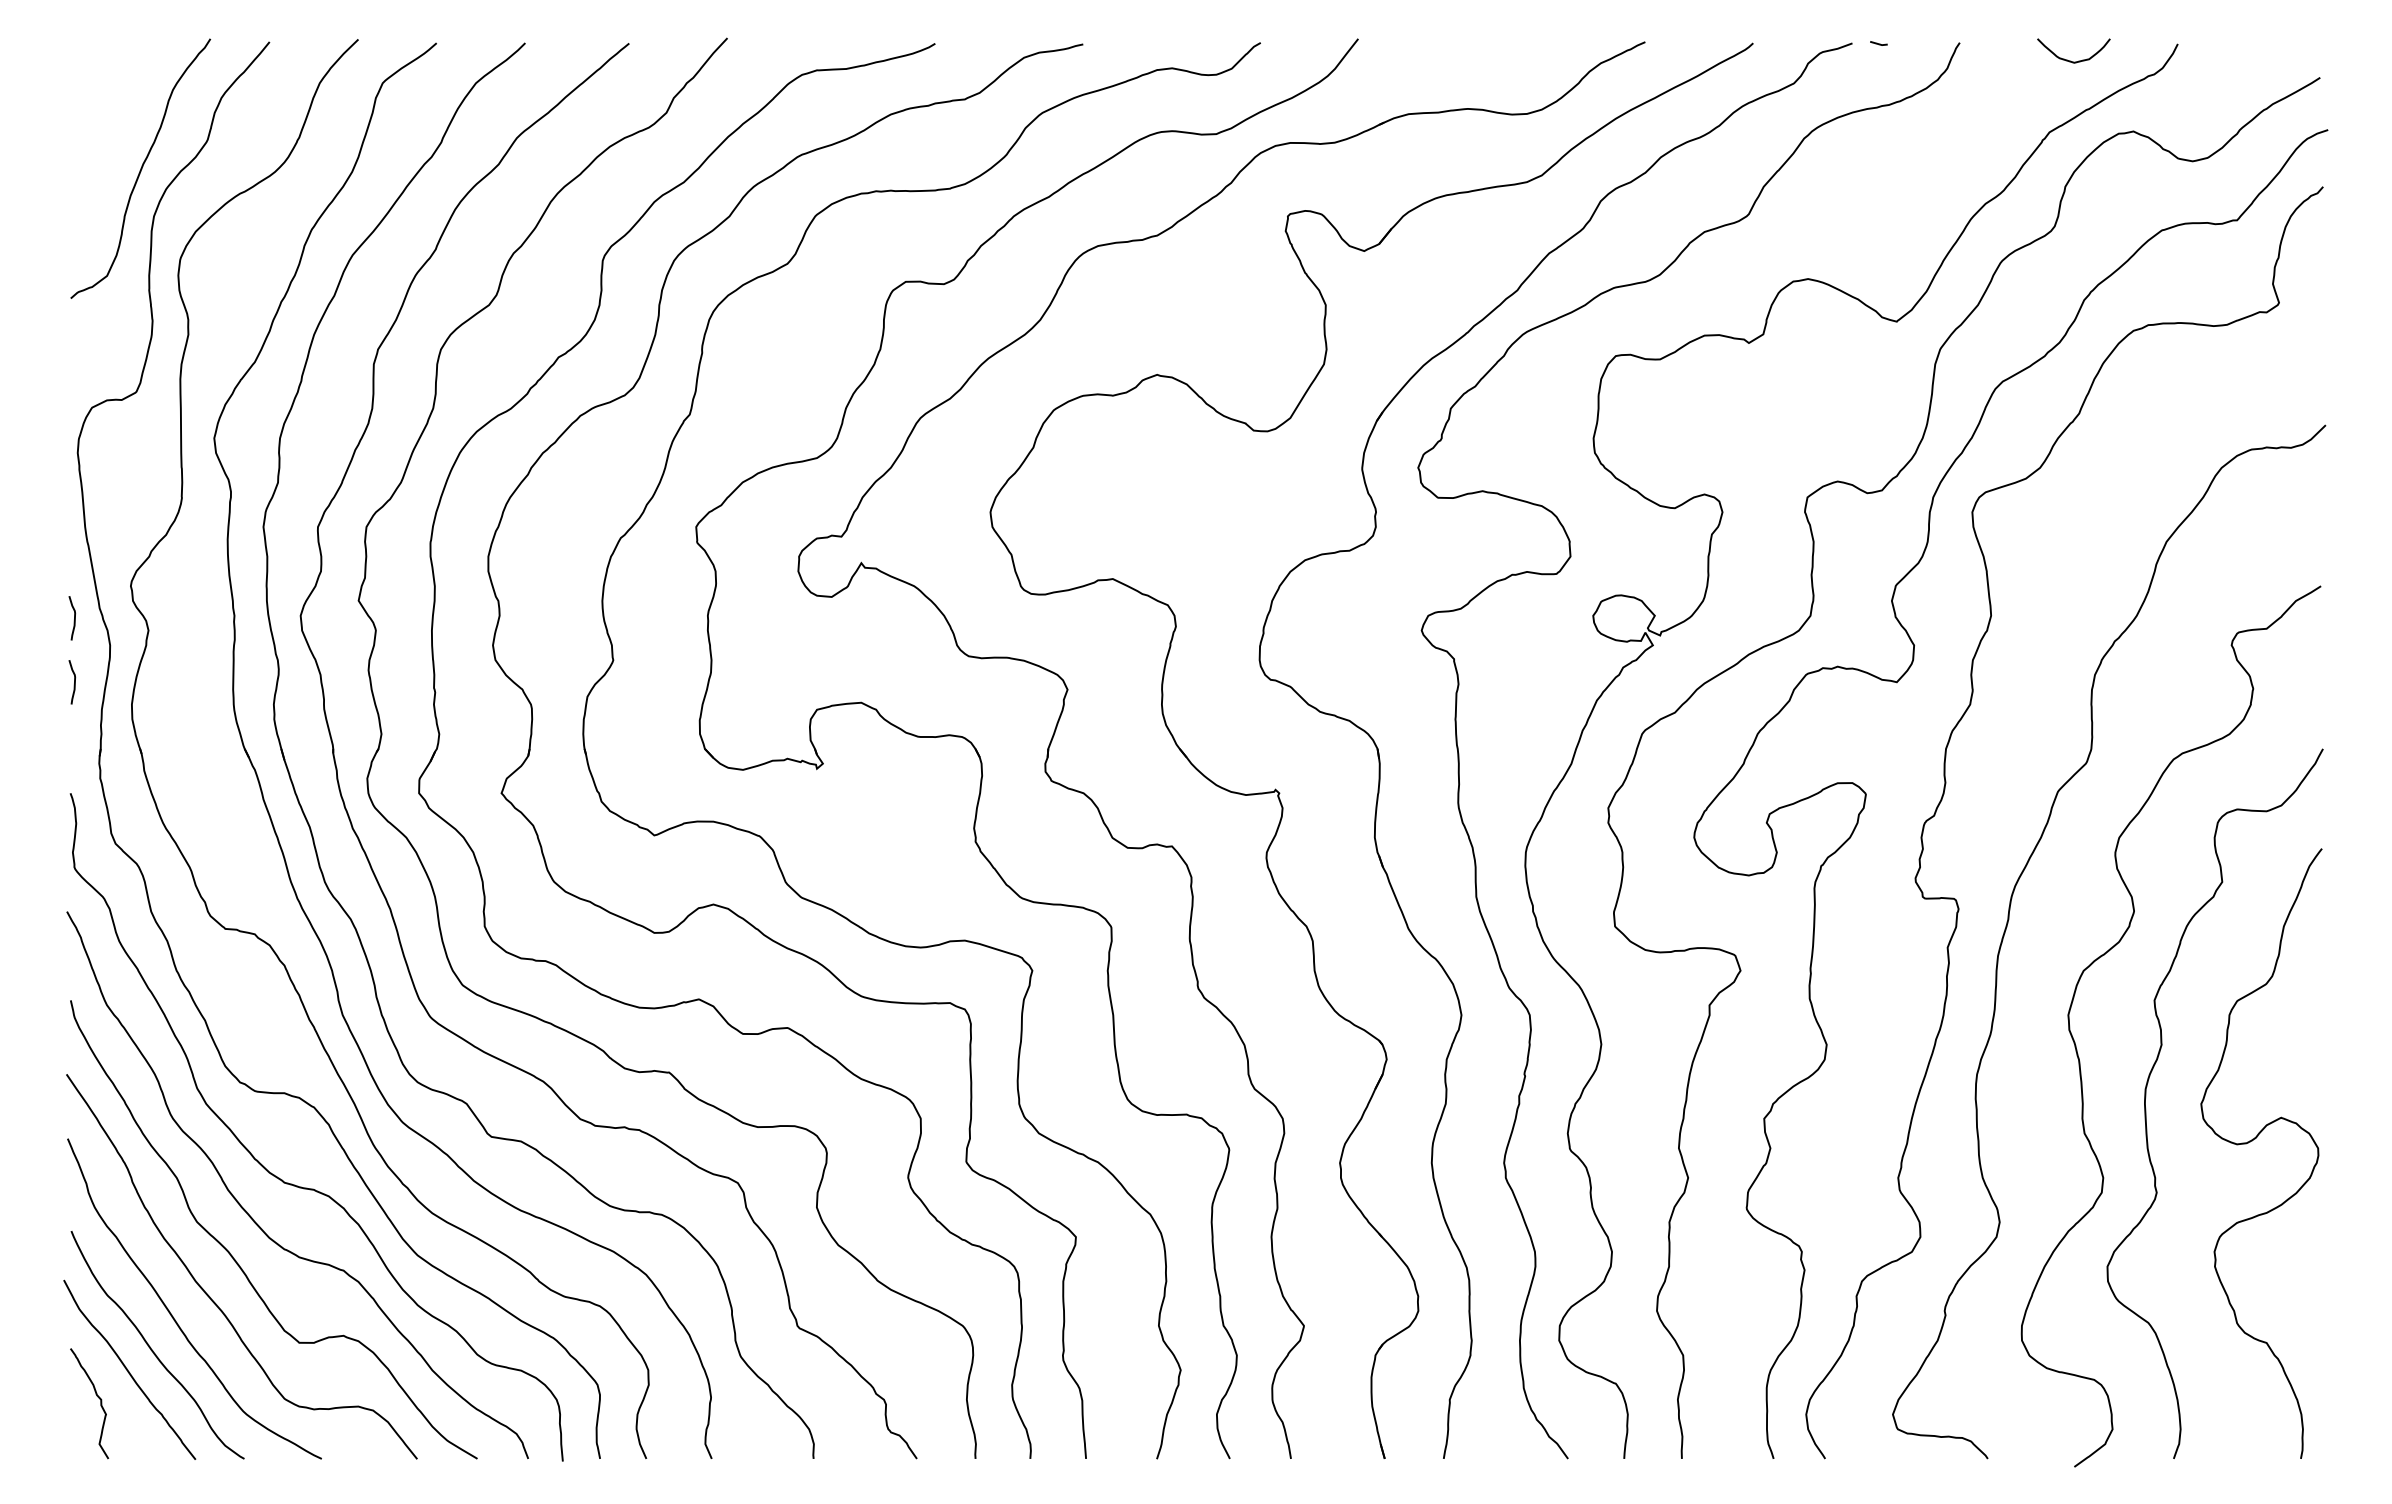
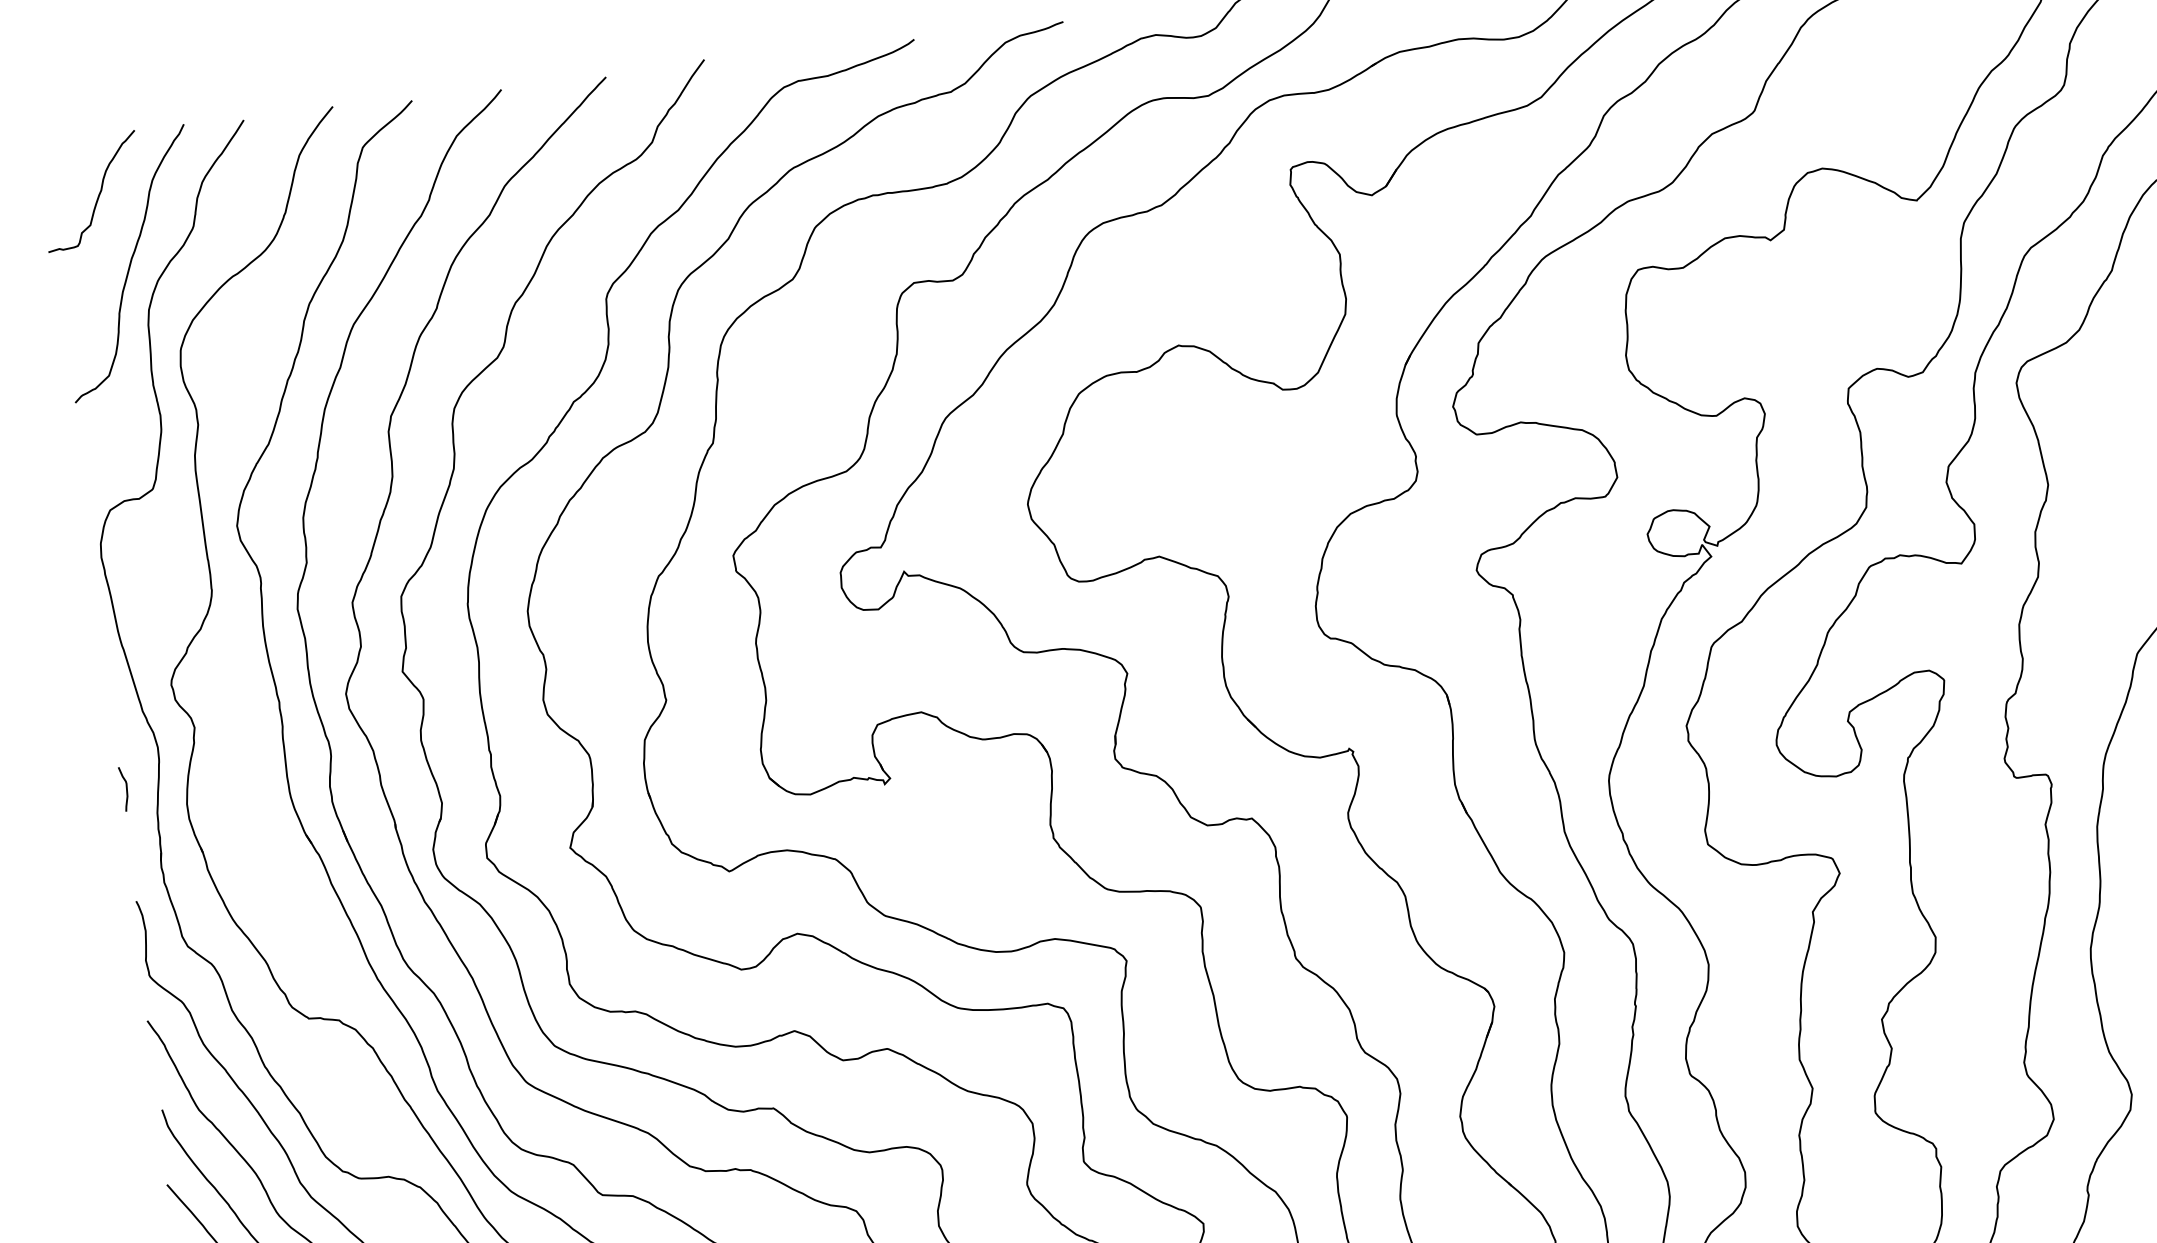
curve: (117, 98) -> (97, 195), added
curve: (74, 618) -> (118, 724), removed

